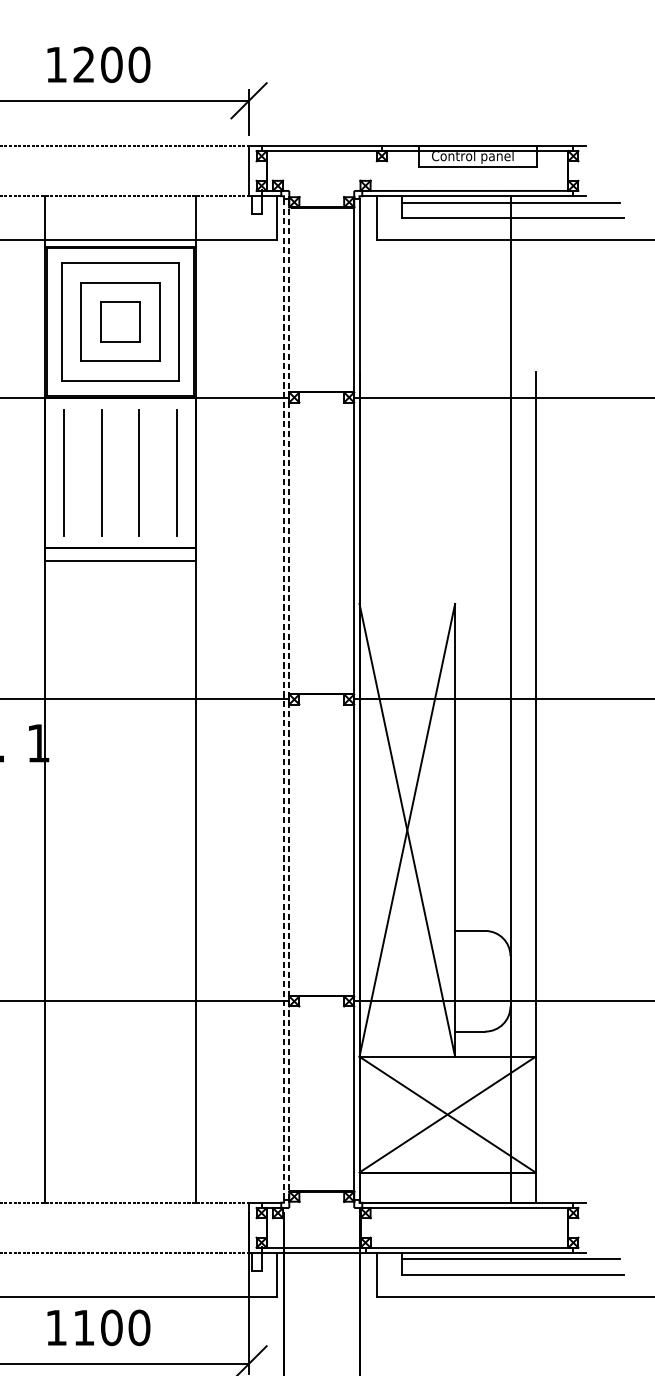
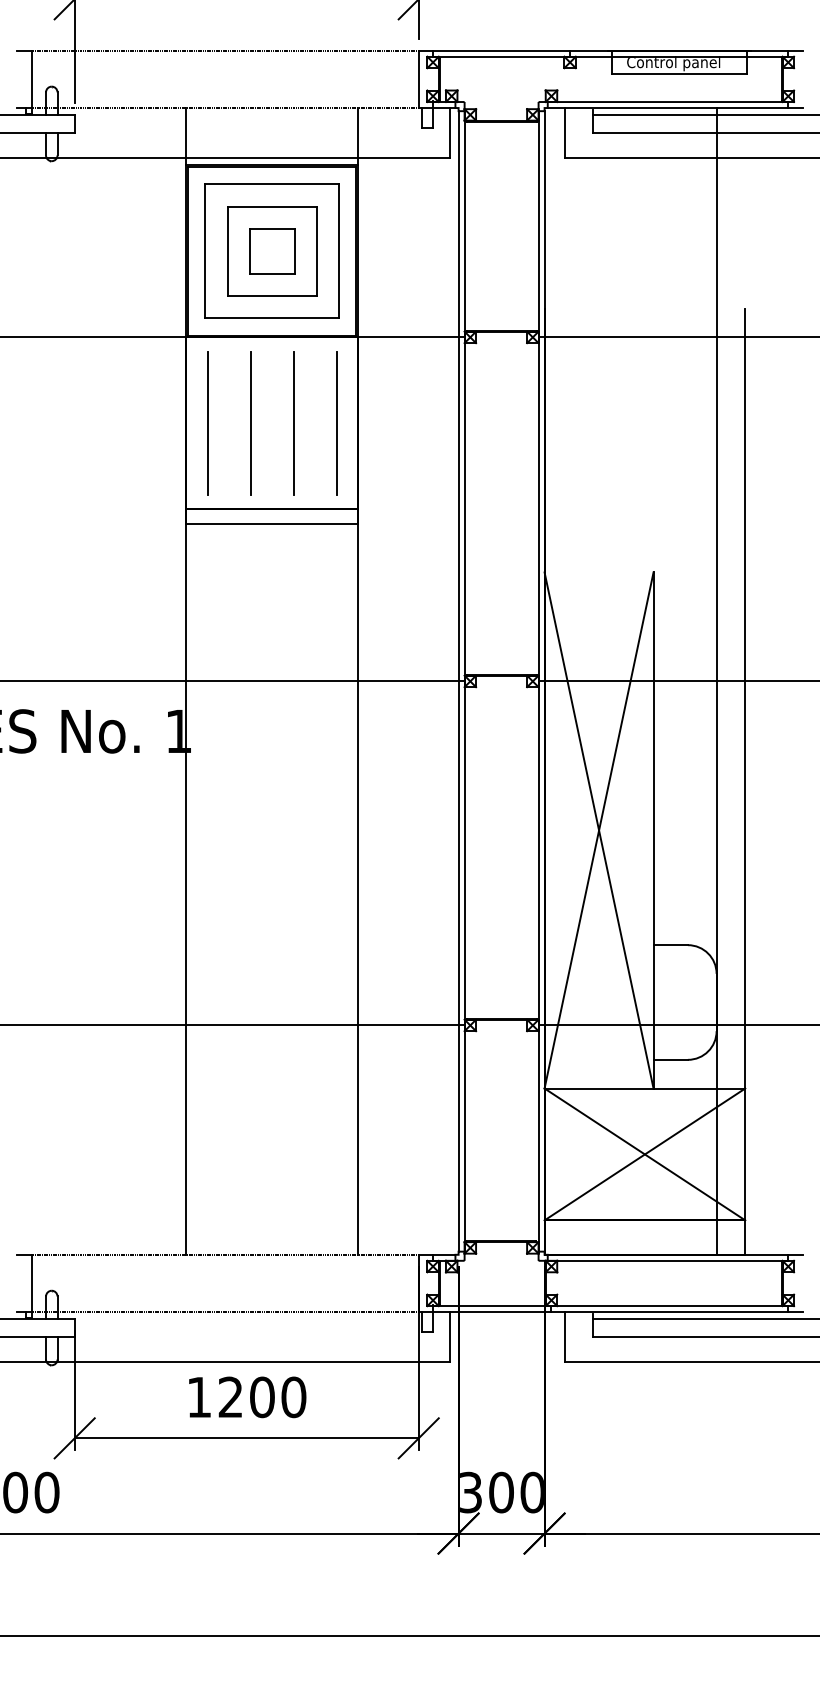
line: (289, 698) -> (464, 680), dashed -> solid
line: (283, 699) -> (458, 681), dashed -> solid
text: (83, 1327) -> (230, 1396), 1100 -> 1200

